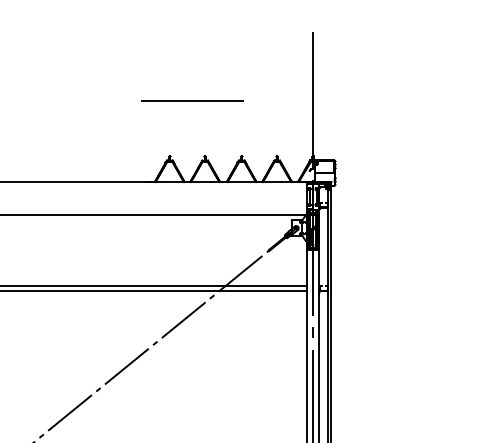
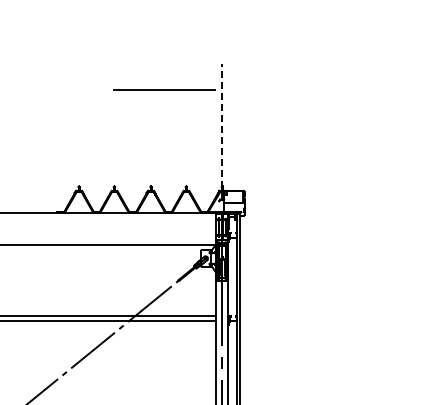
line: (192, 100) -> (164, 88), moved
line: (313, 101) -> (222, 131), solid -> dashed

